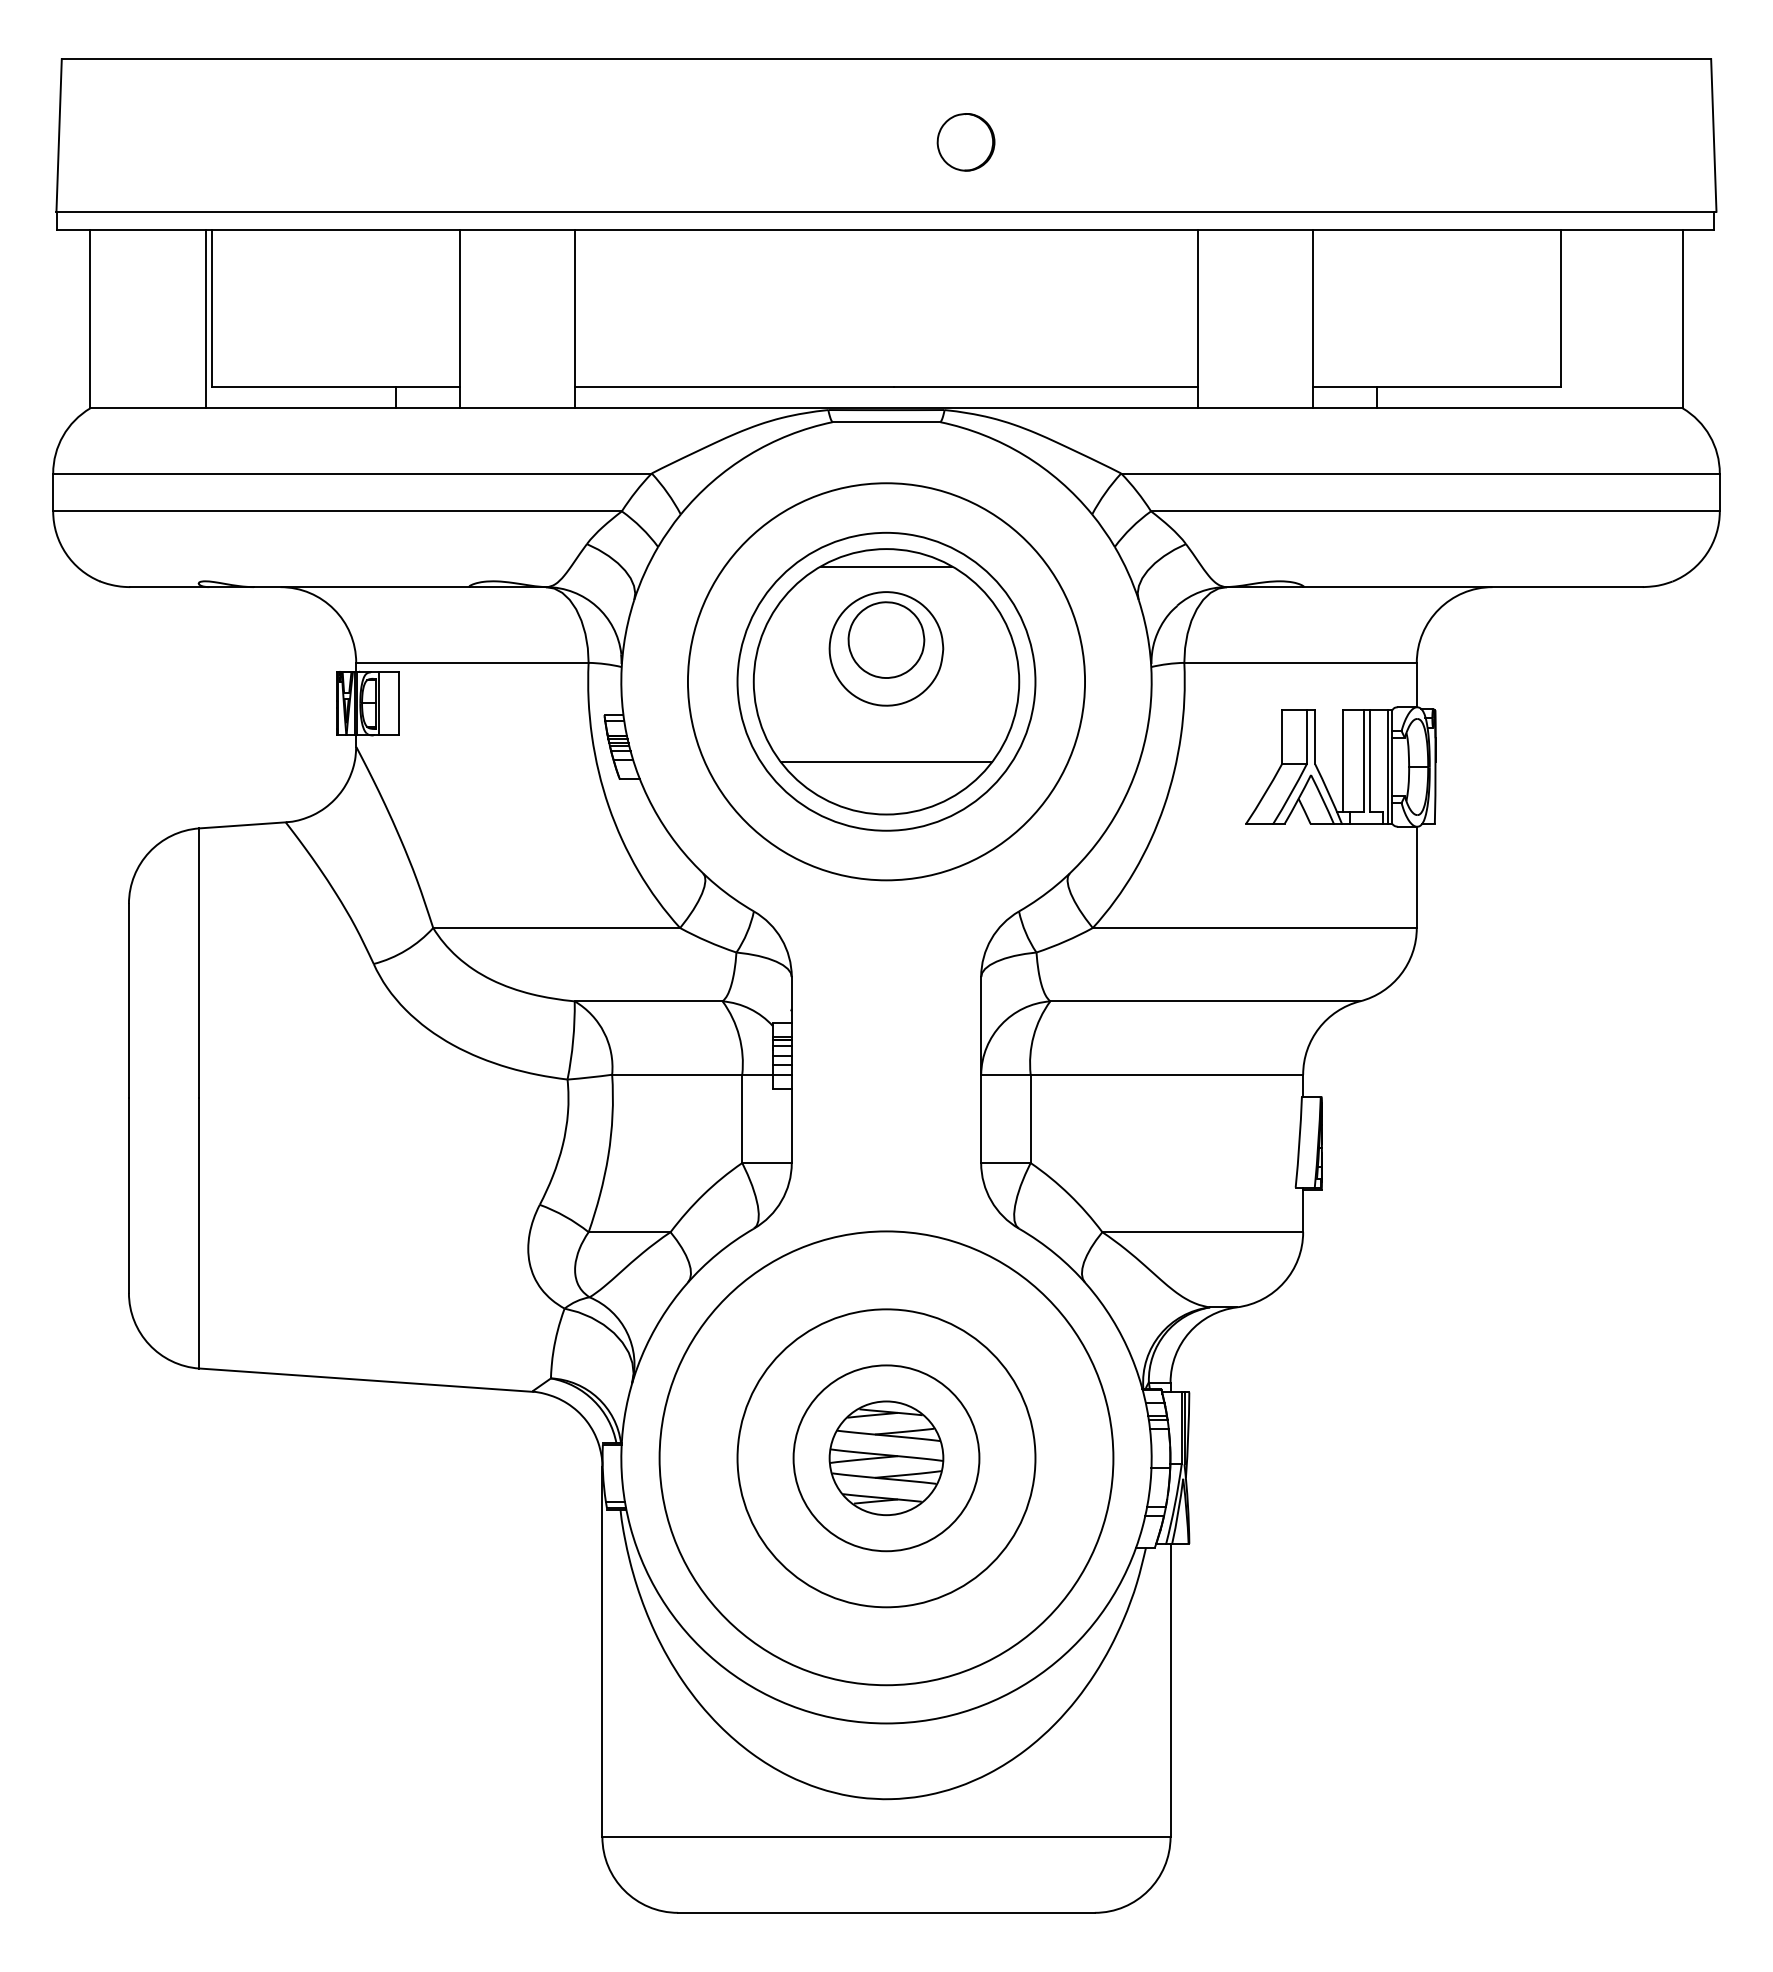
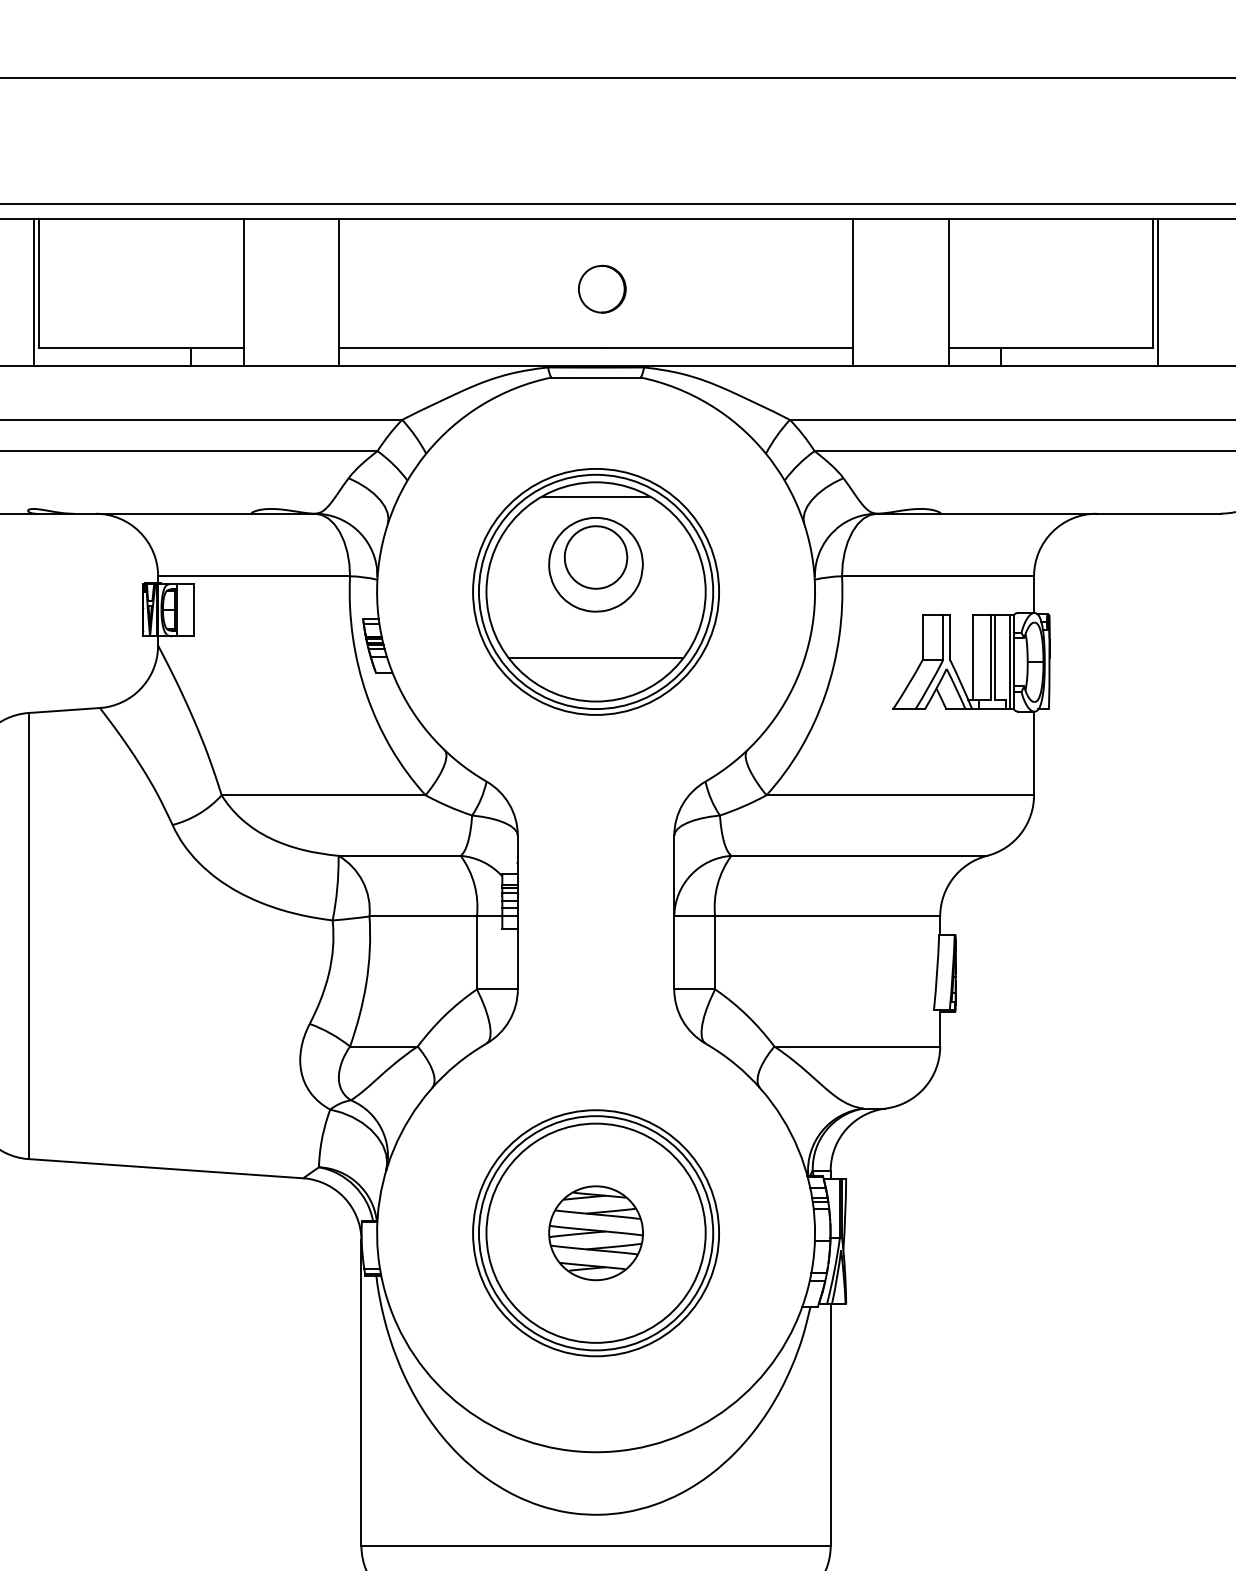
part: (965, 142) -> (601, 289), moved
line: (1567, 319) -> (1158, 292), added
circle: (886, 681) -> (596, 591), size x0.71
circle: (886, 1458) -> (596, 1233), size x0.62
circle: (886, 1458) -> (596, 1233), size x1.43

